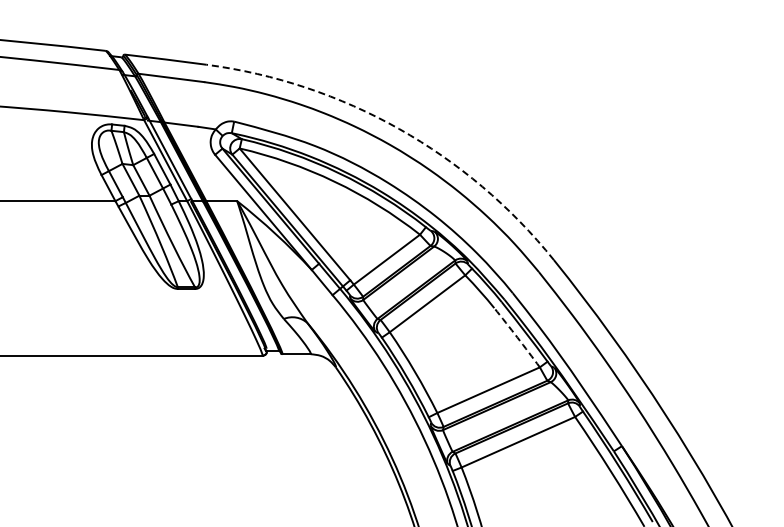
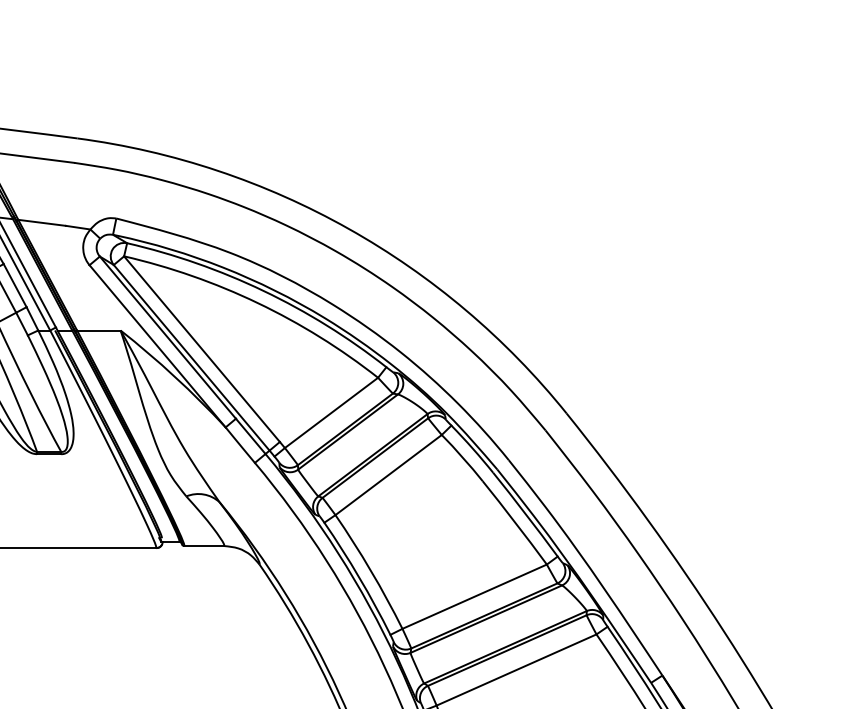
arc: (399, 128) -> (349, 228), dashed -> solid
arc: (517, 337) -> (515, 522), dashed -> solid

